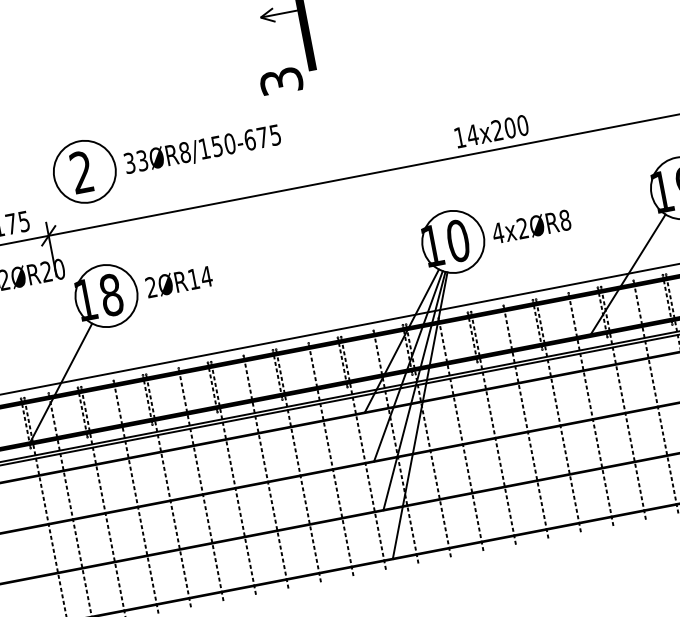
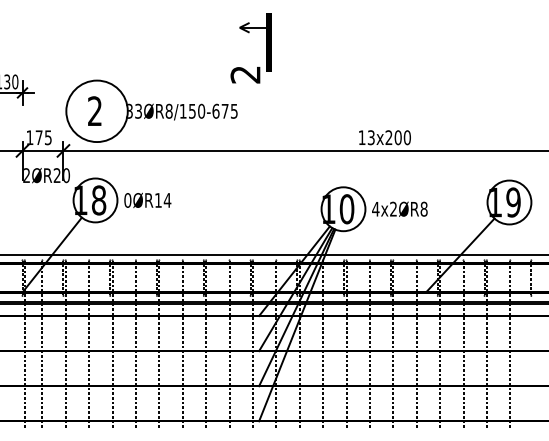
text: (281, 81) -> (245, 74), 3 -> 2
text: (472, 134) -> (371, 137), 14x200 -> 13x200
circle: (85, 171) -> (97, 111), size x1.4
text: (150, 287) -> (127, 200), 2ØR14 -> 0ØR14

